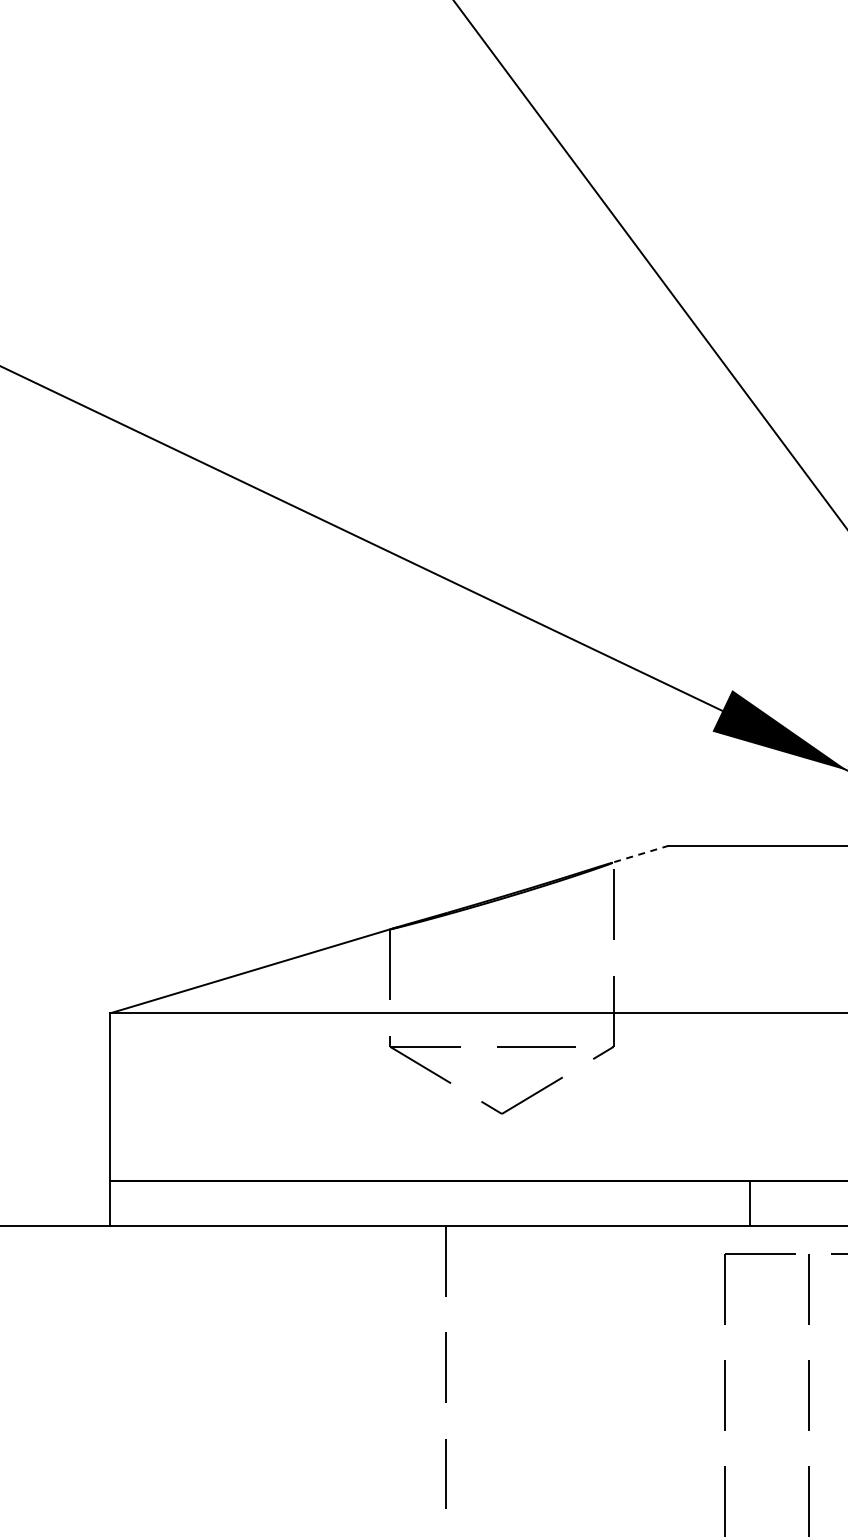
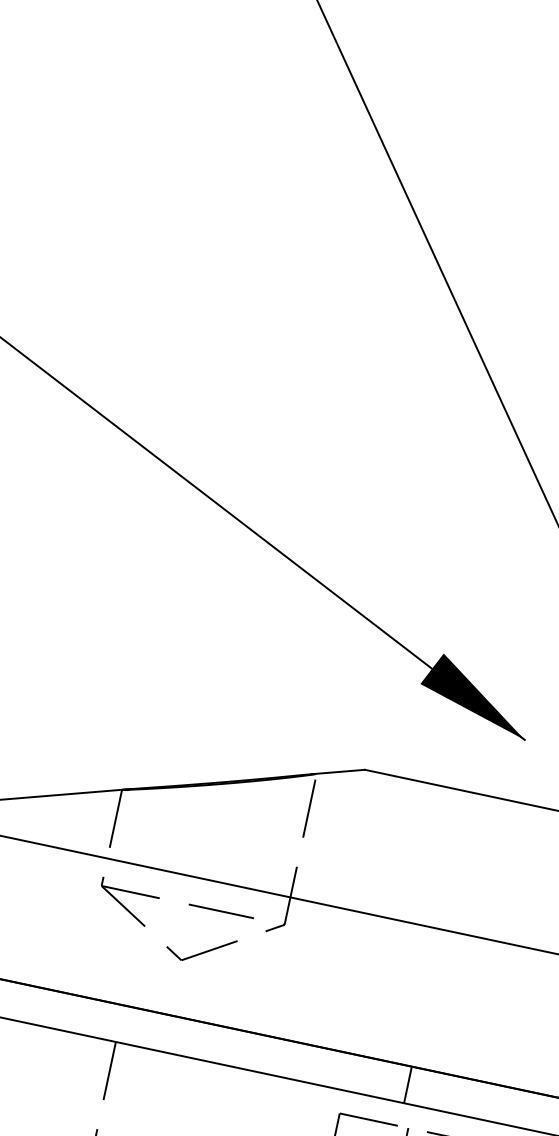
line: (638, 854) -> (338, 771), dashed -> solid
line: (749, 1202) -> (407, 1084), moved

